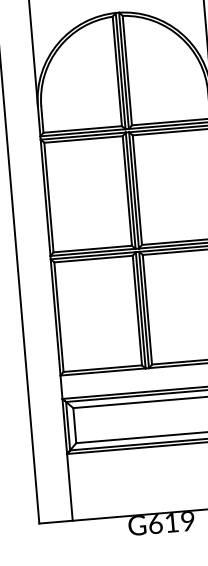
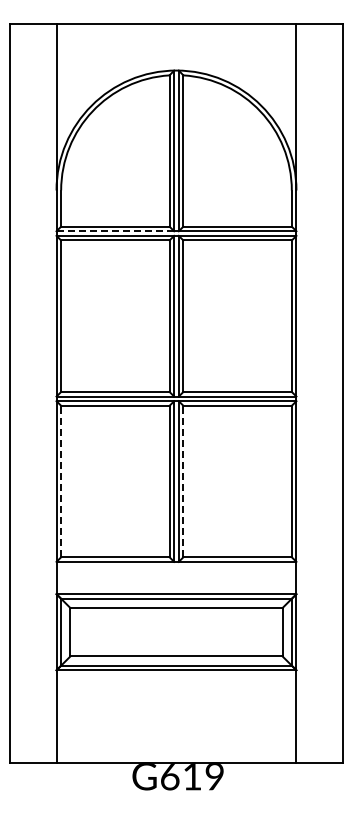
line: (83, 132) -> (115, 231), solid -> dashed
line: (147, 309) -> (183, 481), solid -> dashed
line: (59, 317) -> (61, 481), solid -> dashed

